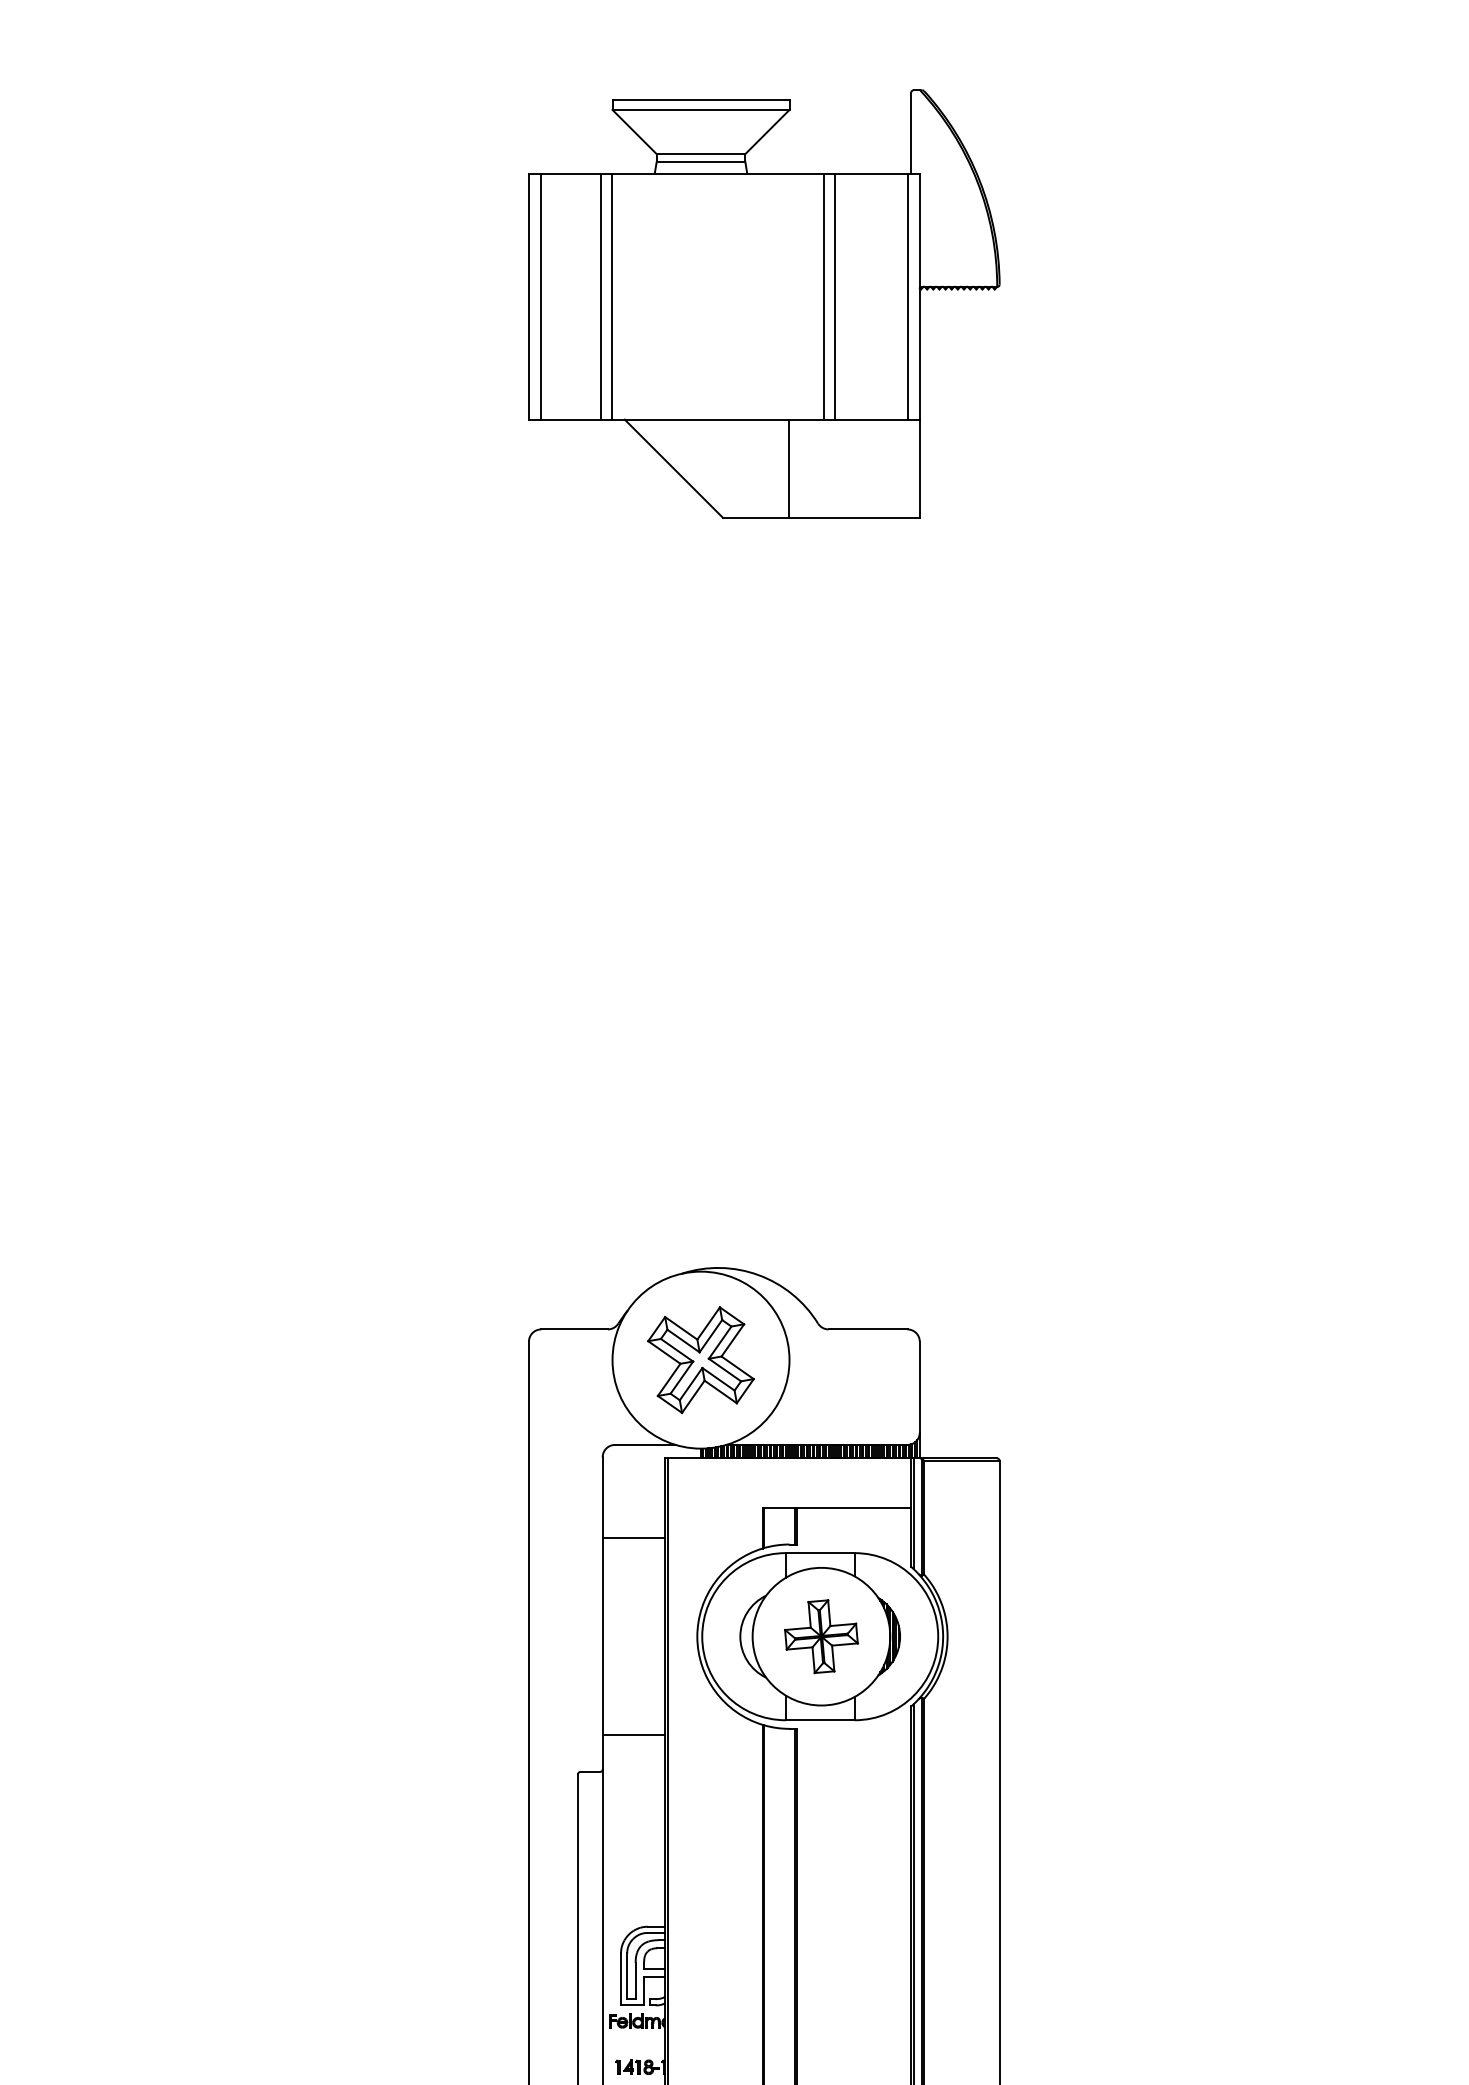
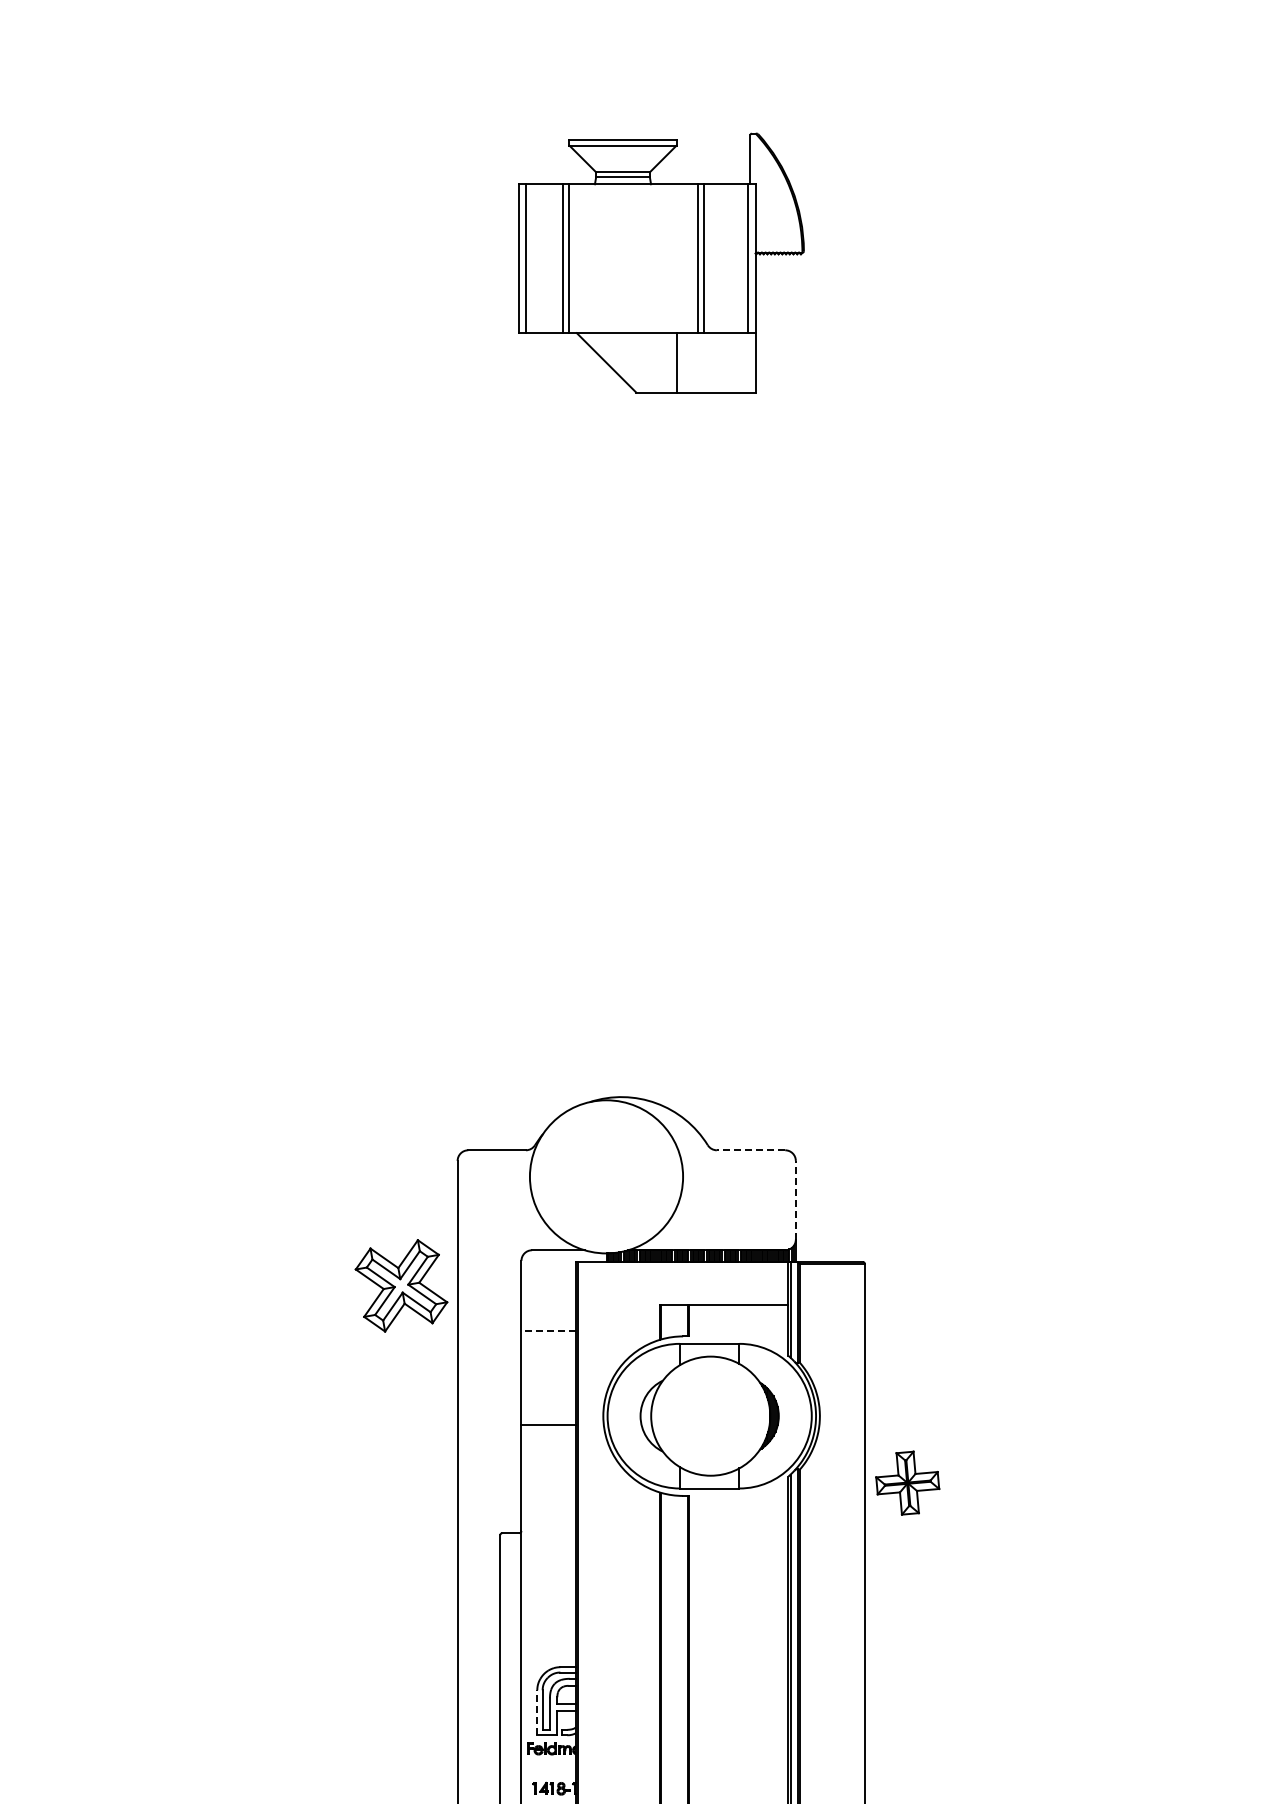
part: (764, 304) -> (661, 263), size x0.7
line: (867, 1329) -> (750, 1150), solid -> dashed
part: (700, 1359) -> (401, 1285), moved
line: (919, 1386) -> (795, 1199), solid -> dashed
line: (633, 1538) -> (548, 1331), solid -> dashed
part: (821, 1635) -> (907, 1482), moved
line: (633, 1735) -> (548, 1425), moved
line: (621, 1979) -> (537, 1712), solid -> dashed

